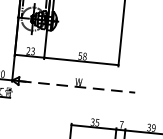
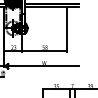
line: (76, 87) -> (43, 66), dashed -> solid

